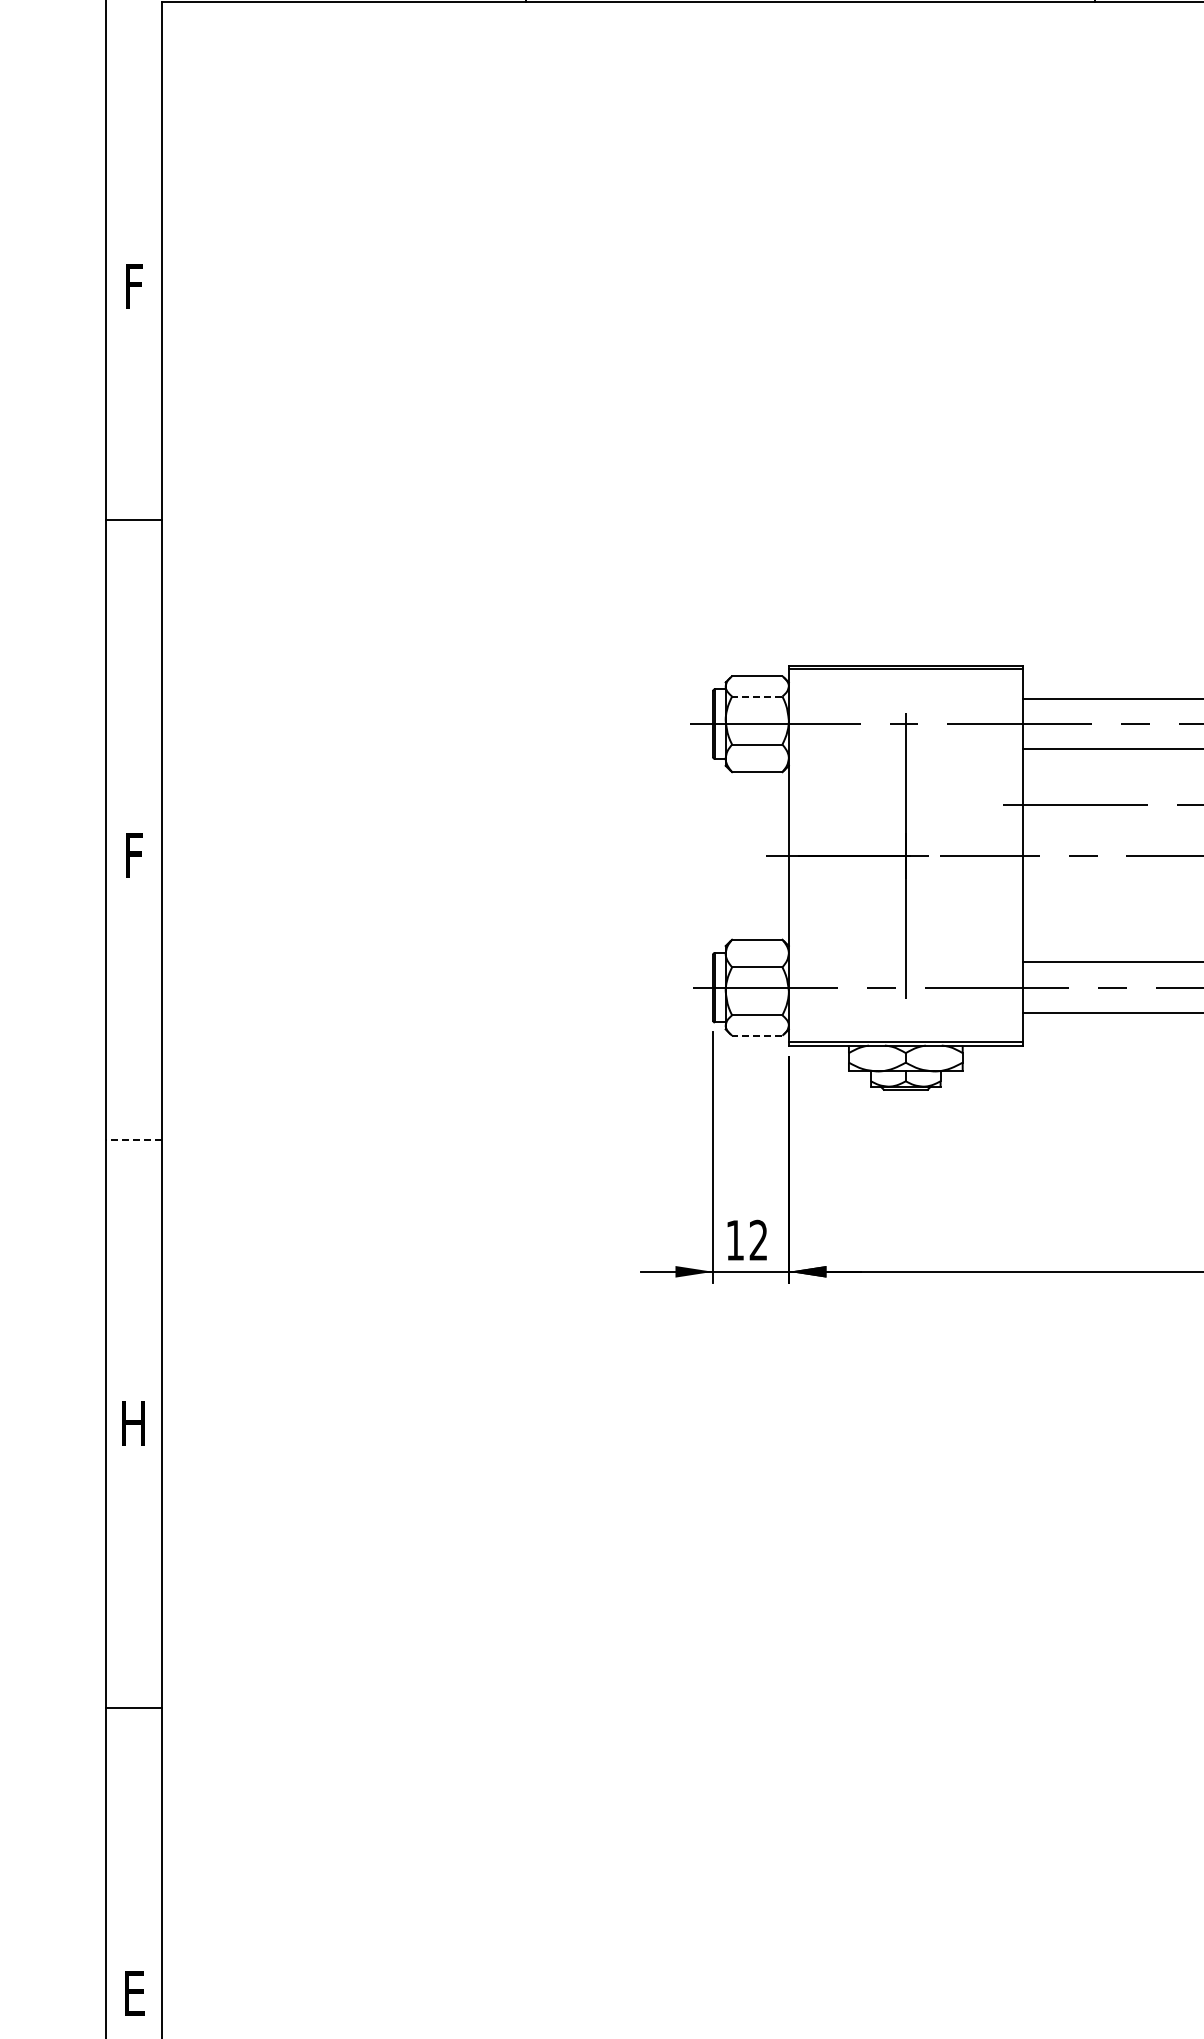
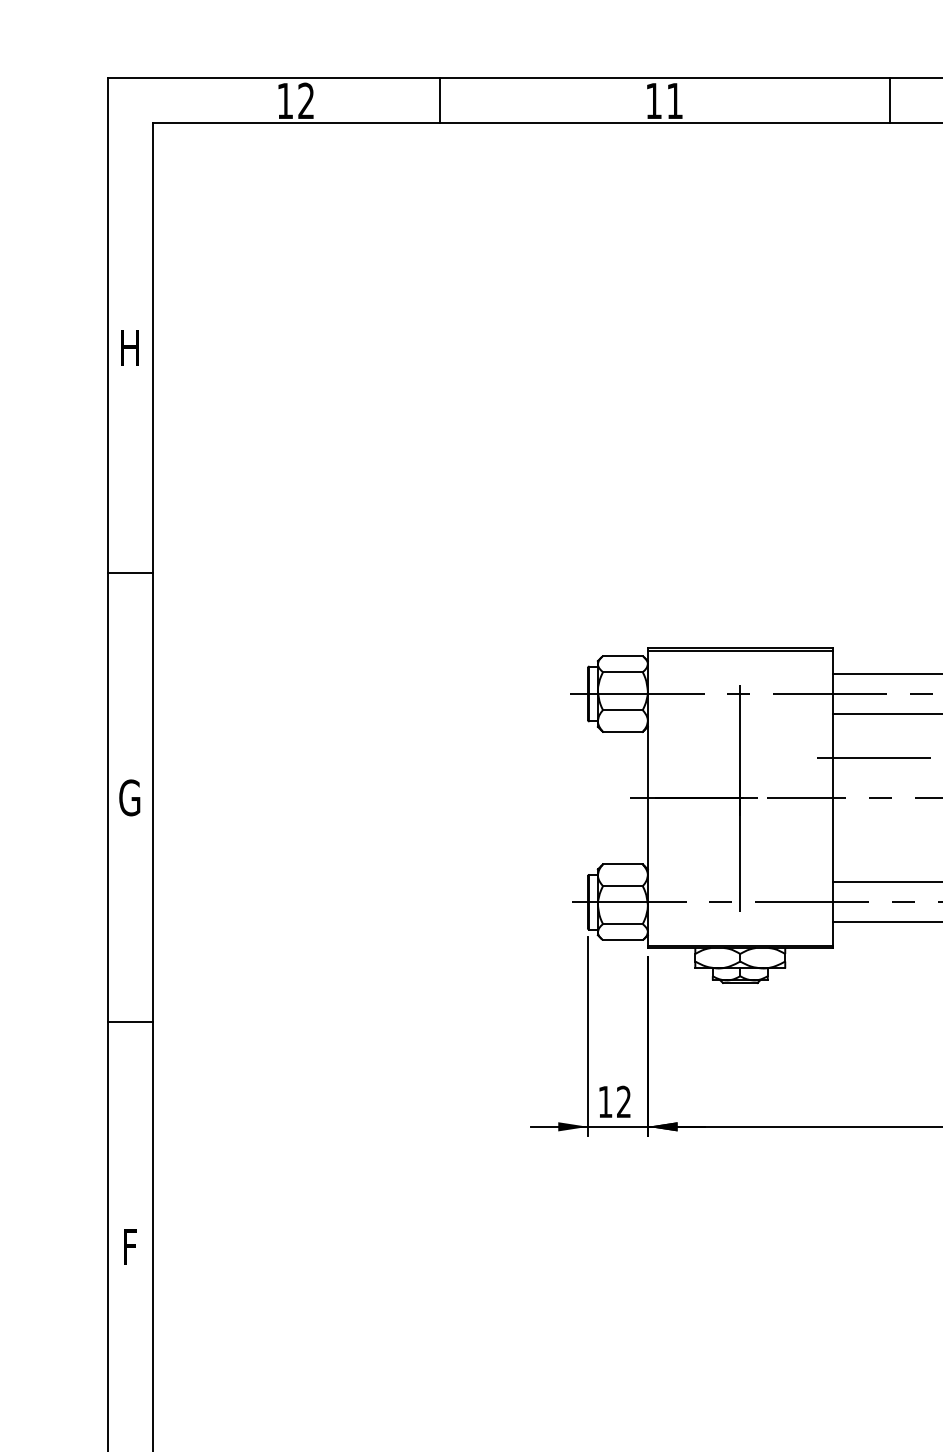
text: (133, 286) -> (129, 348), F -> H
line: (133, 519) -> (129, 572), moved
line: (756, 696) -> (622, 672), dashed -> solid
text: (133, 855) -> (129, 797), F -> G
line: (756, 1035) -> (622, 940), dashed -> solid
line: (133, 1139) -> (129, 1022), dashed -> solid
text: (133, 1423) -> (129, 1246), H -> F

